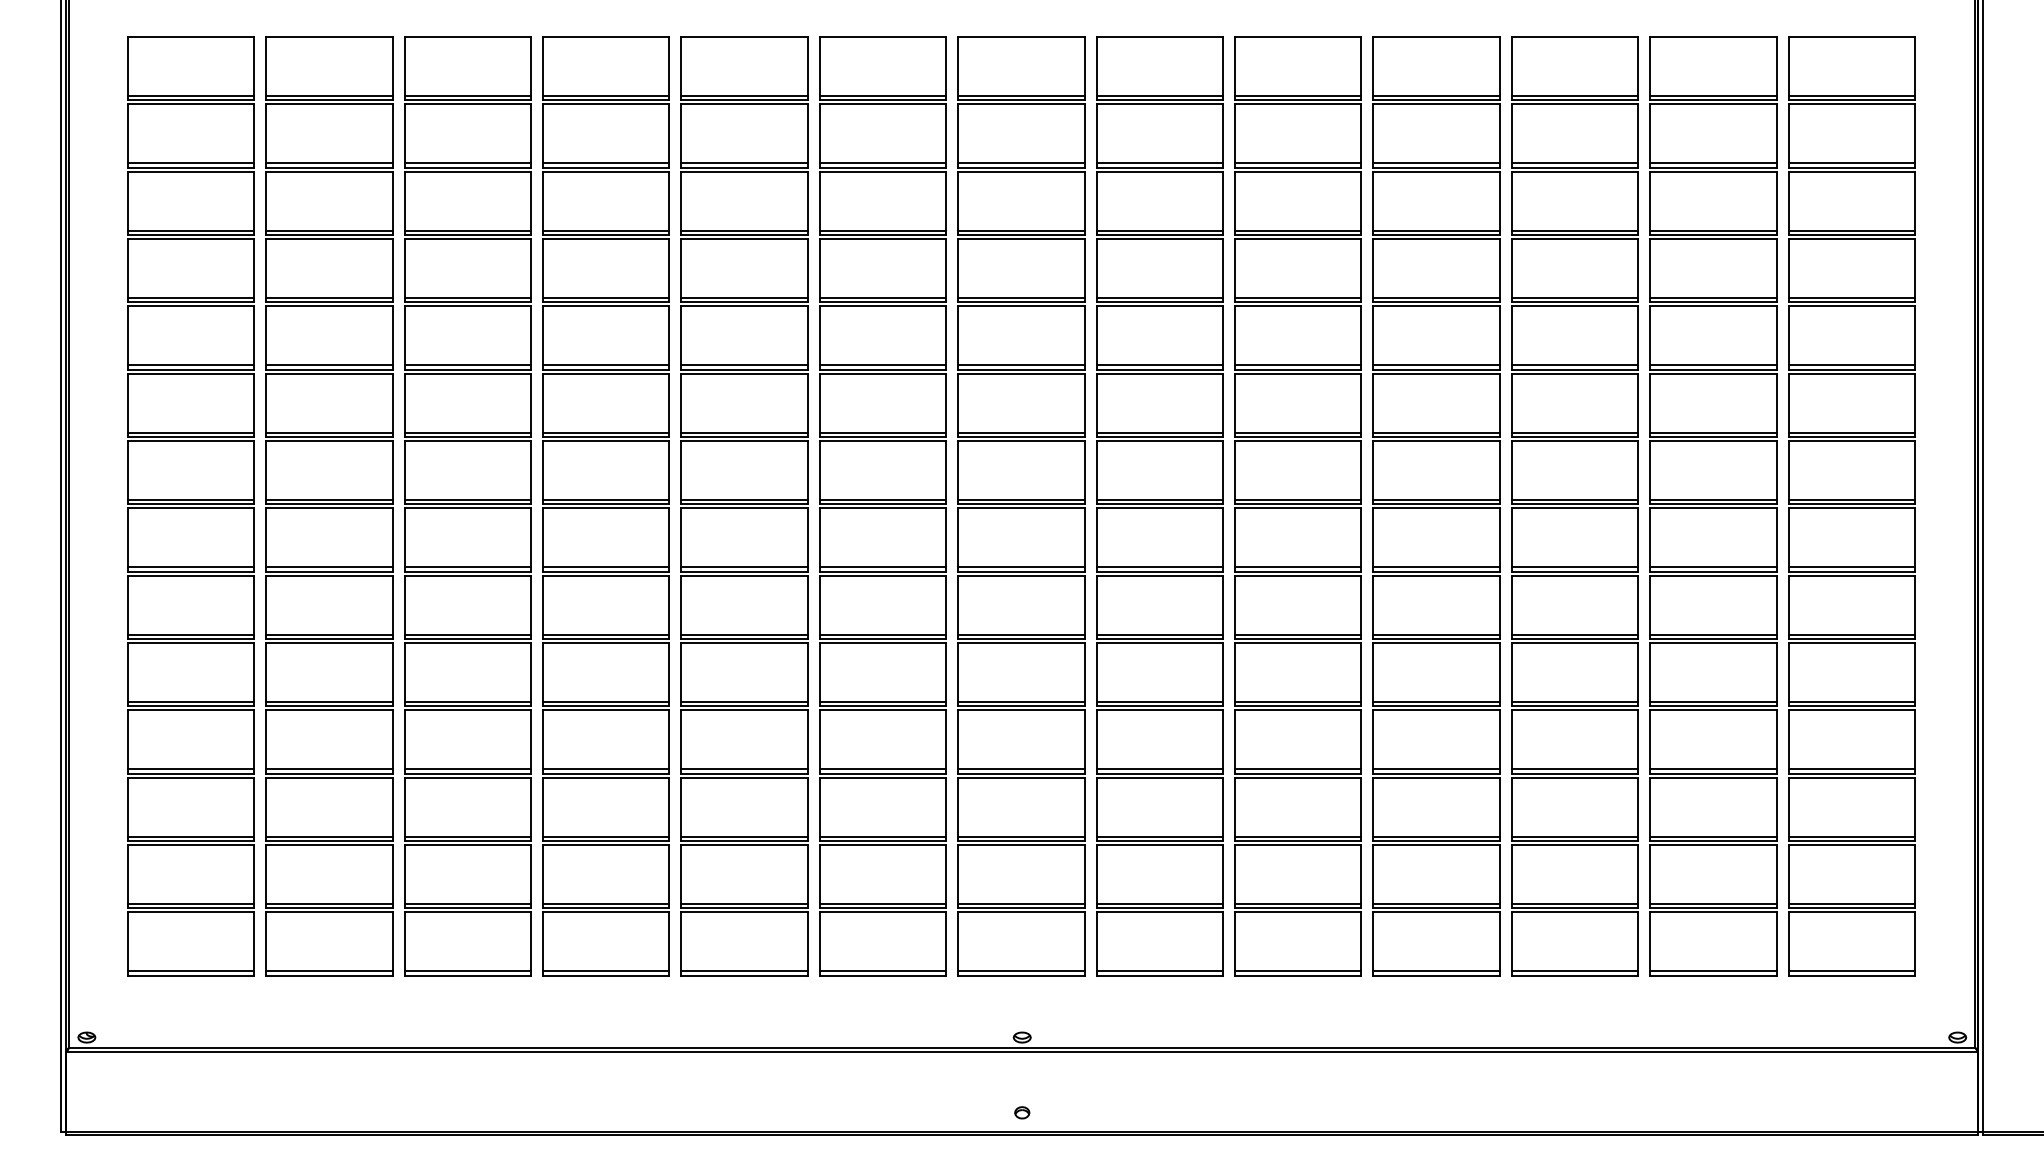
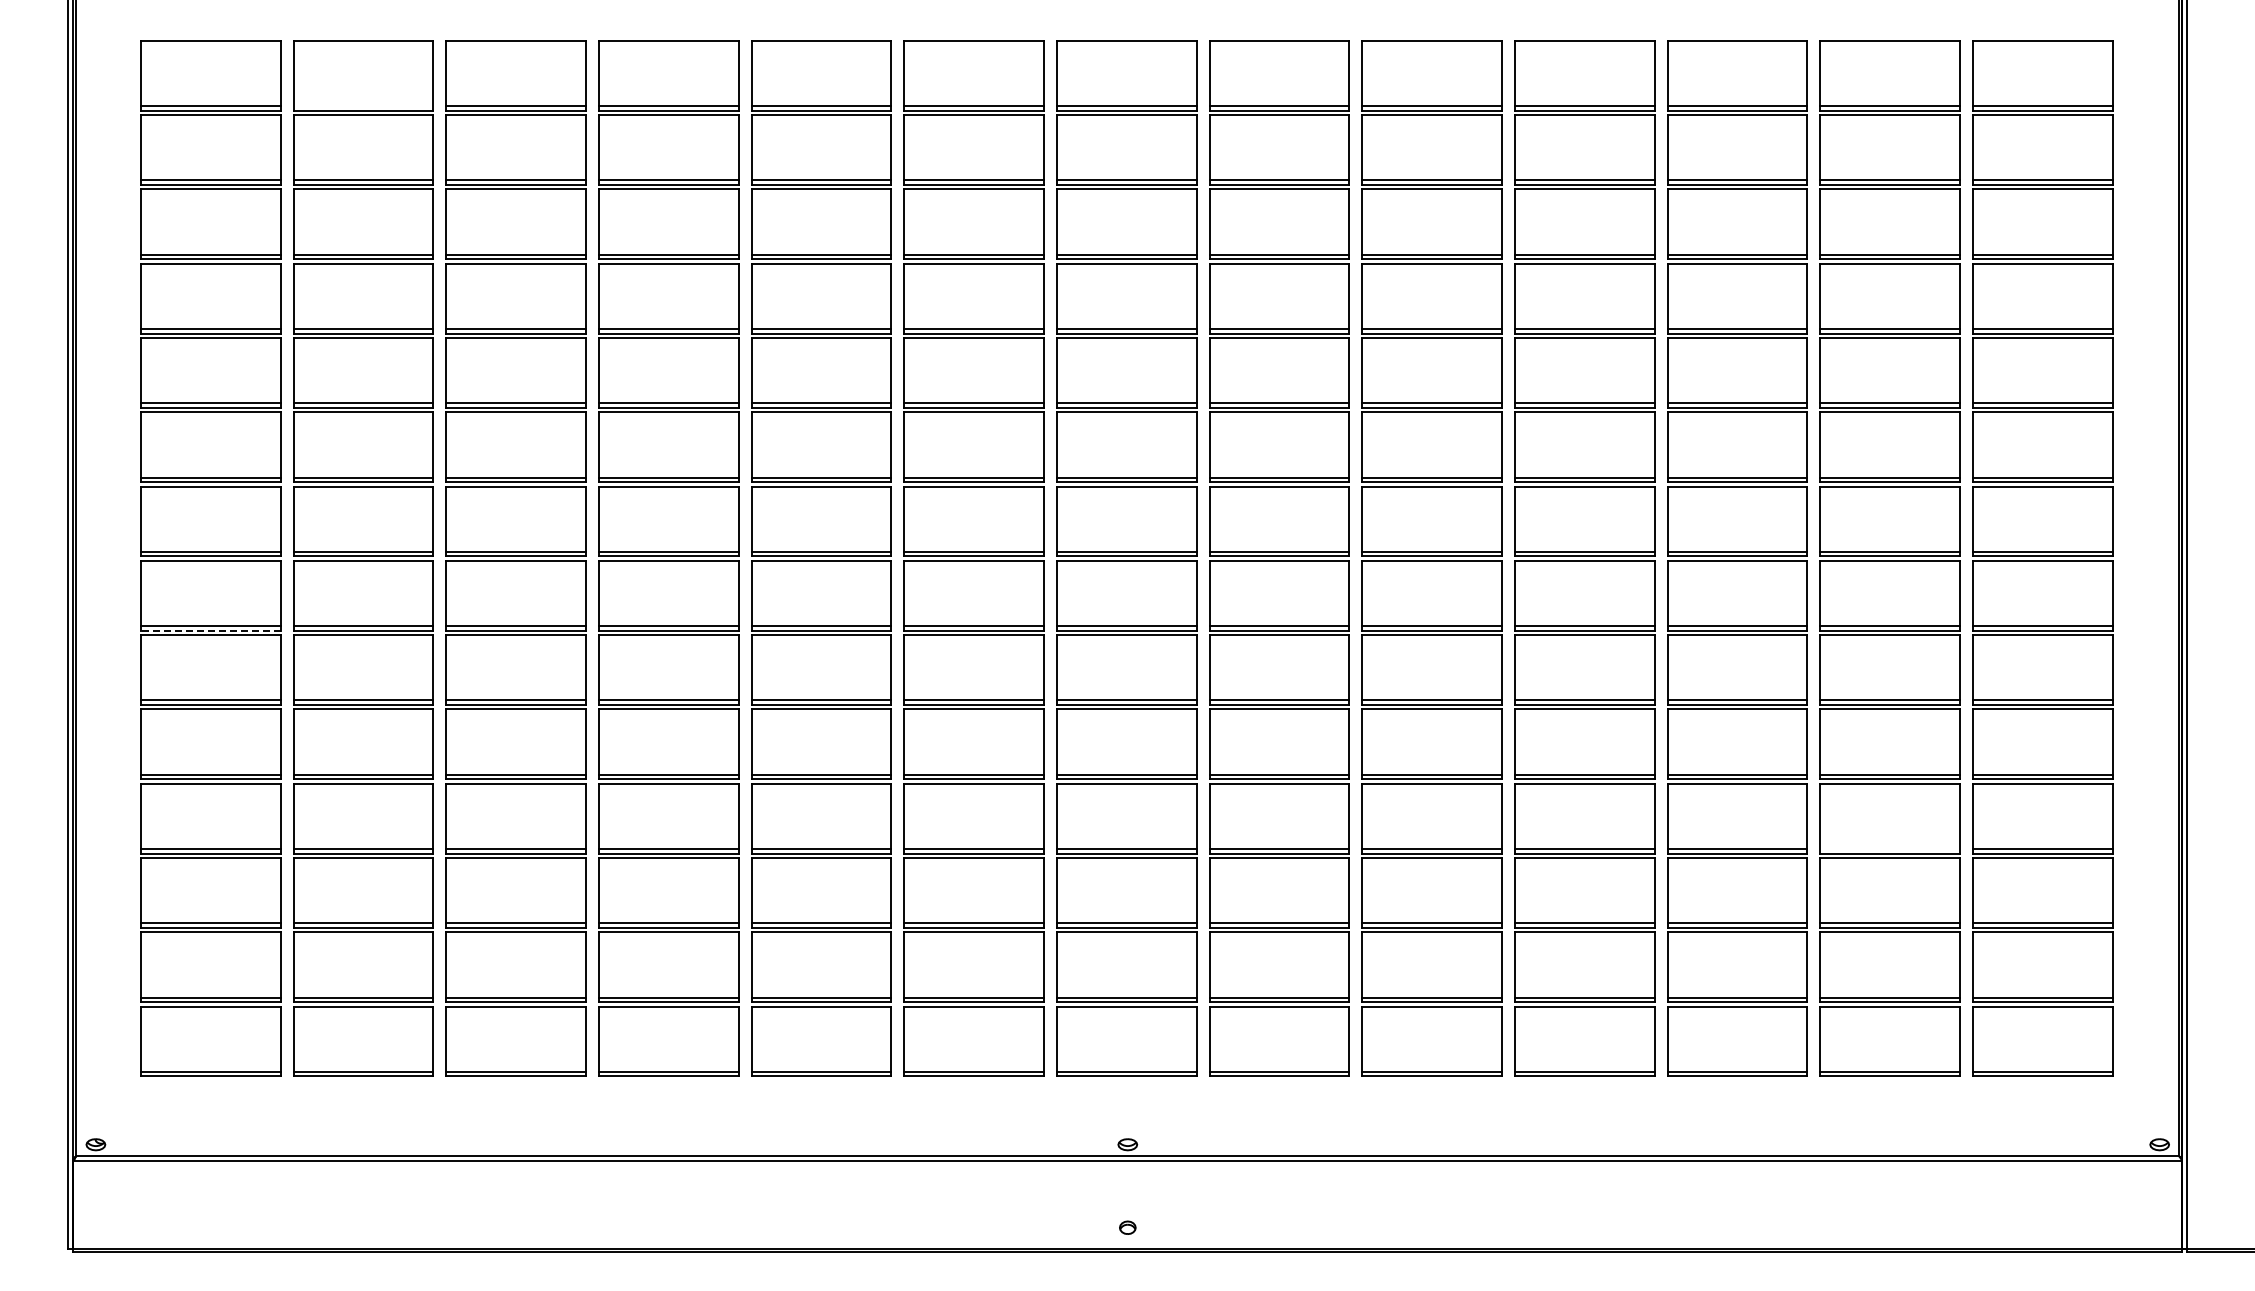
line: (329, 96) -> (363, 106), removed
line: (190, 571) -> (210, 630), solid -> dashed
line: (1712, 769) -> (1889, 848), removed

